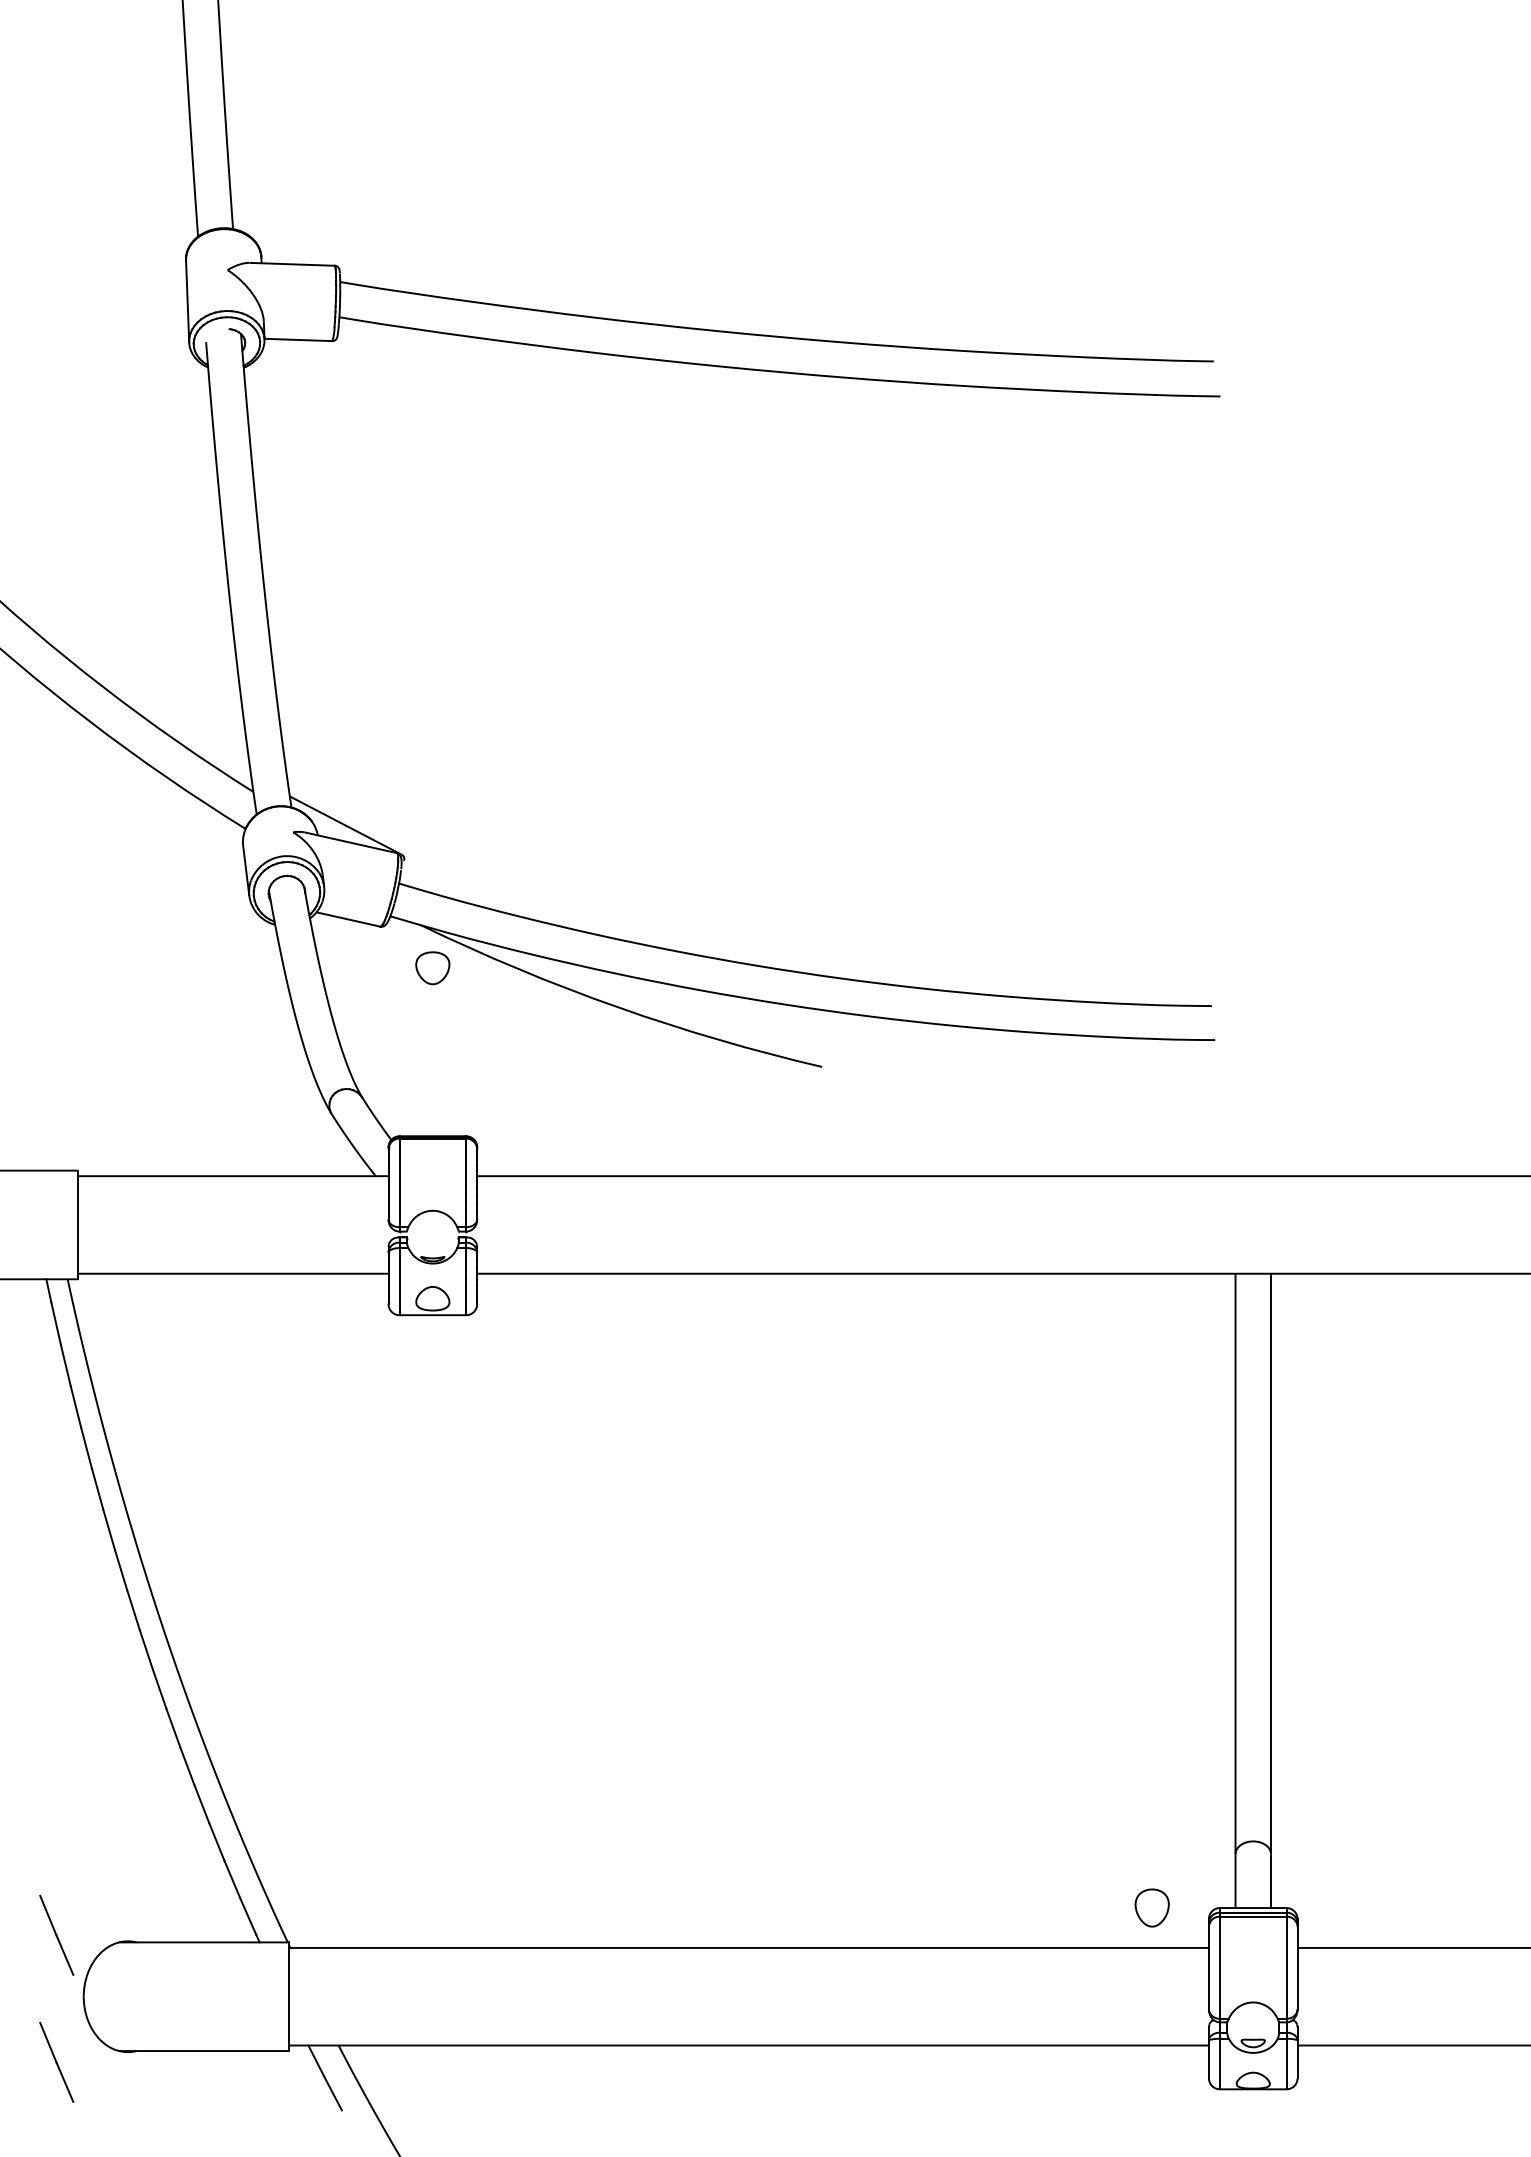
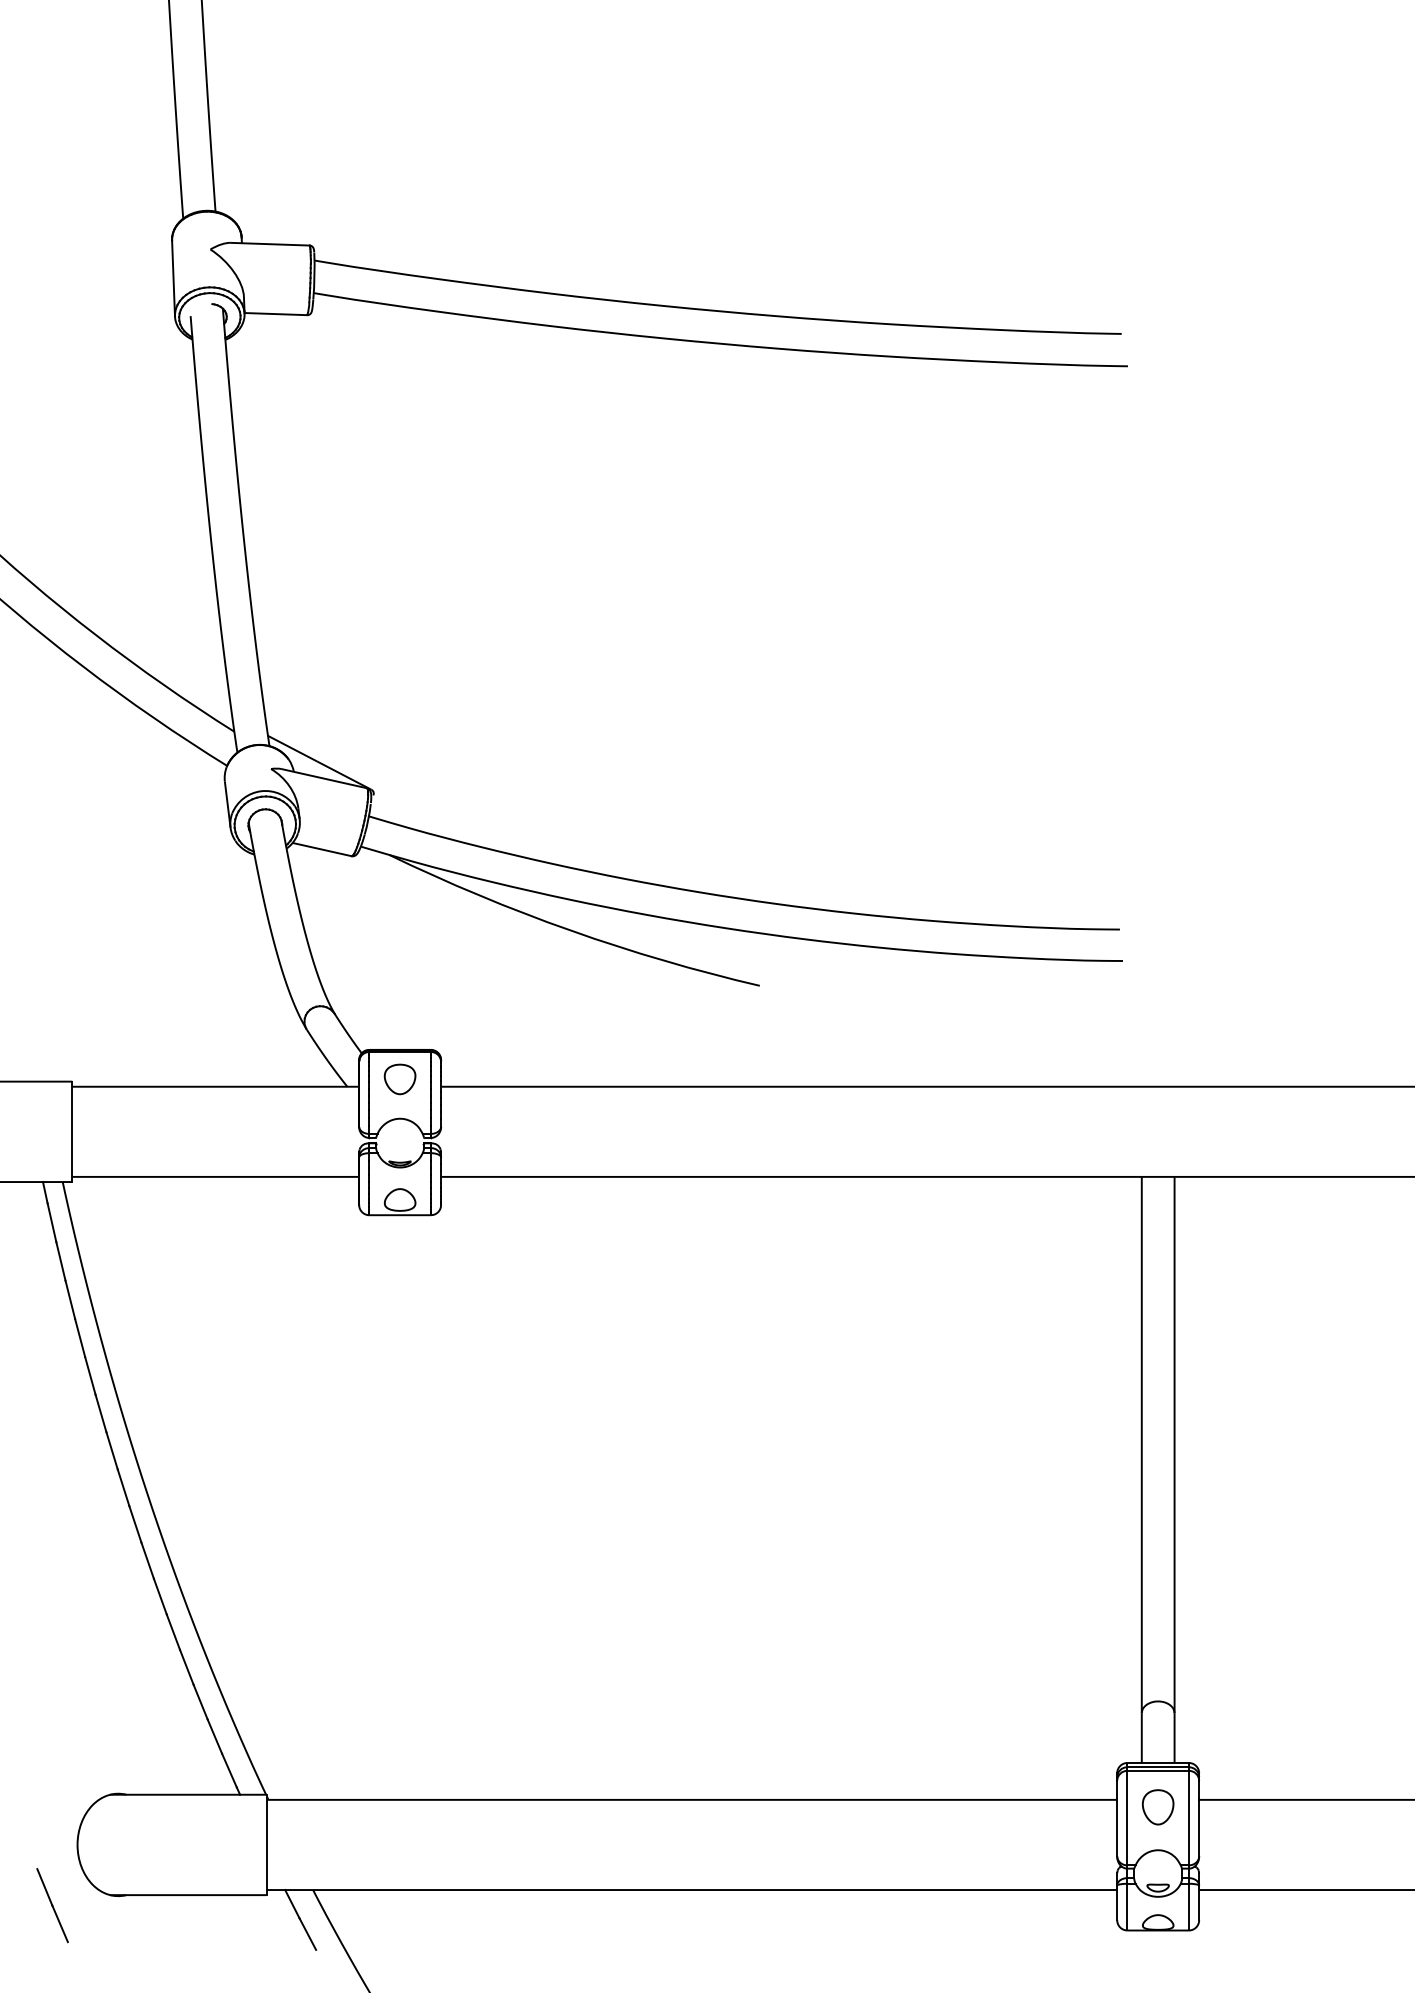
part: (432, 968) -> (399, 1079), moved
part: (1151, 1907) -> (1157, 1806), moved
line: (56, 1934) -> (52, 1787), removed

